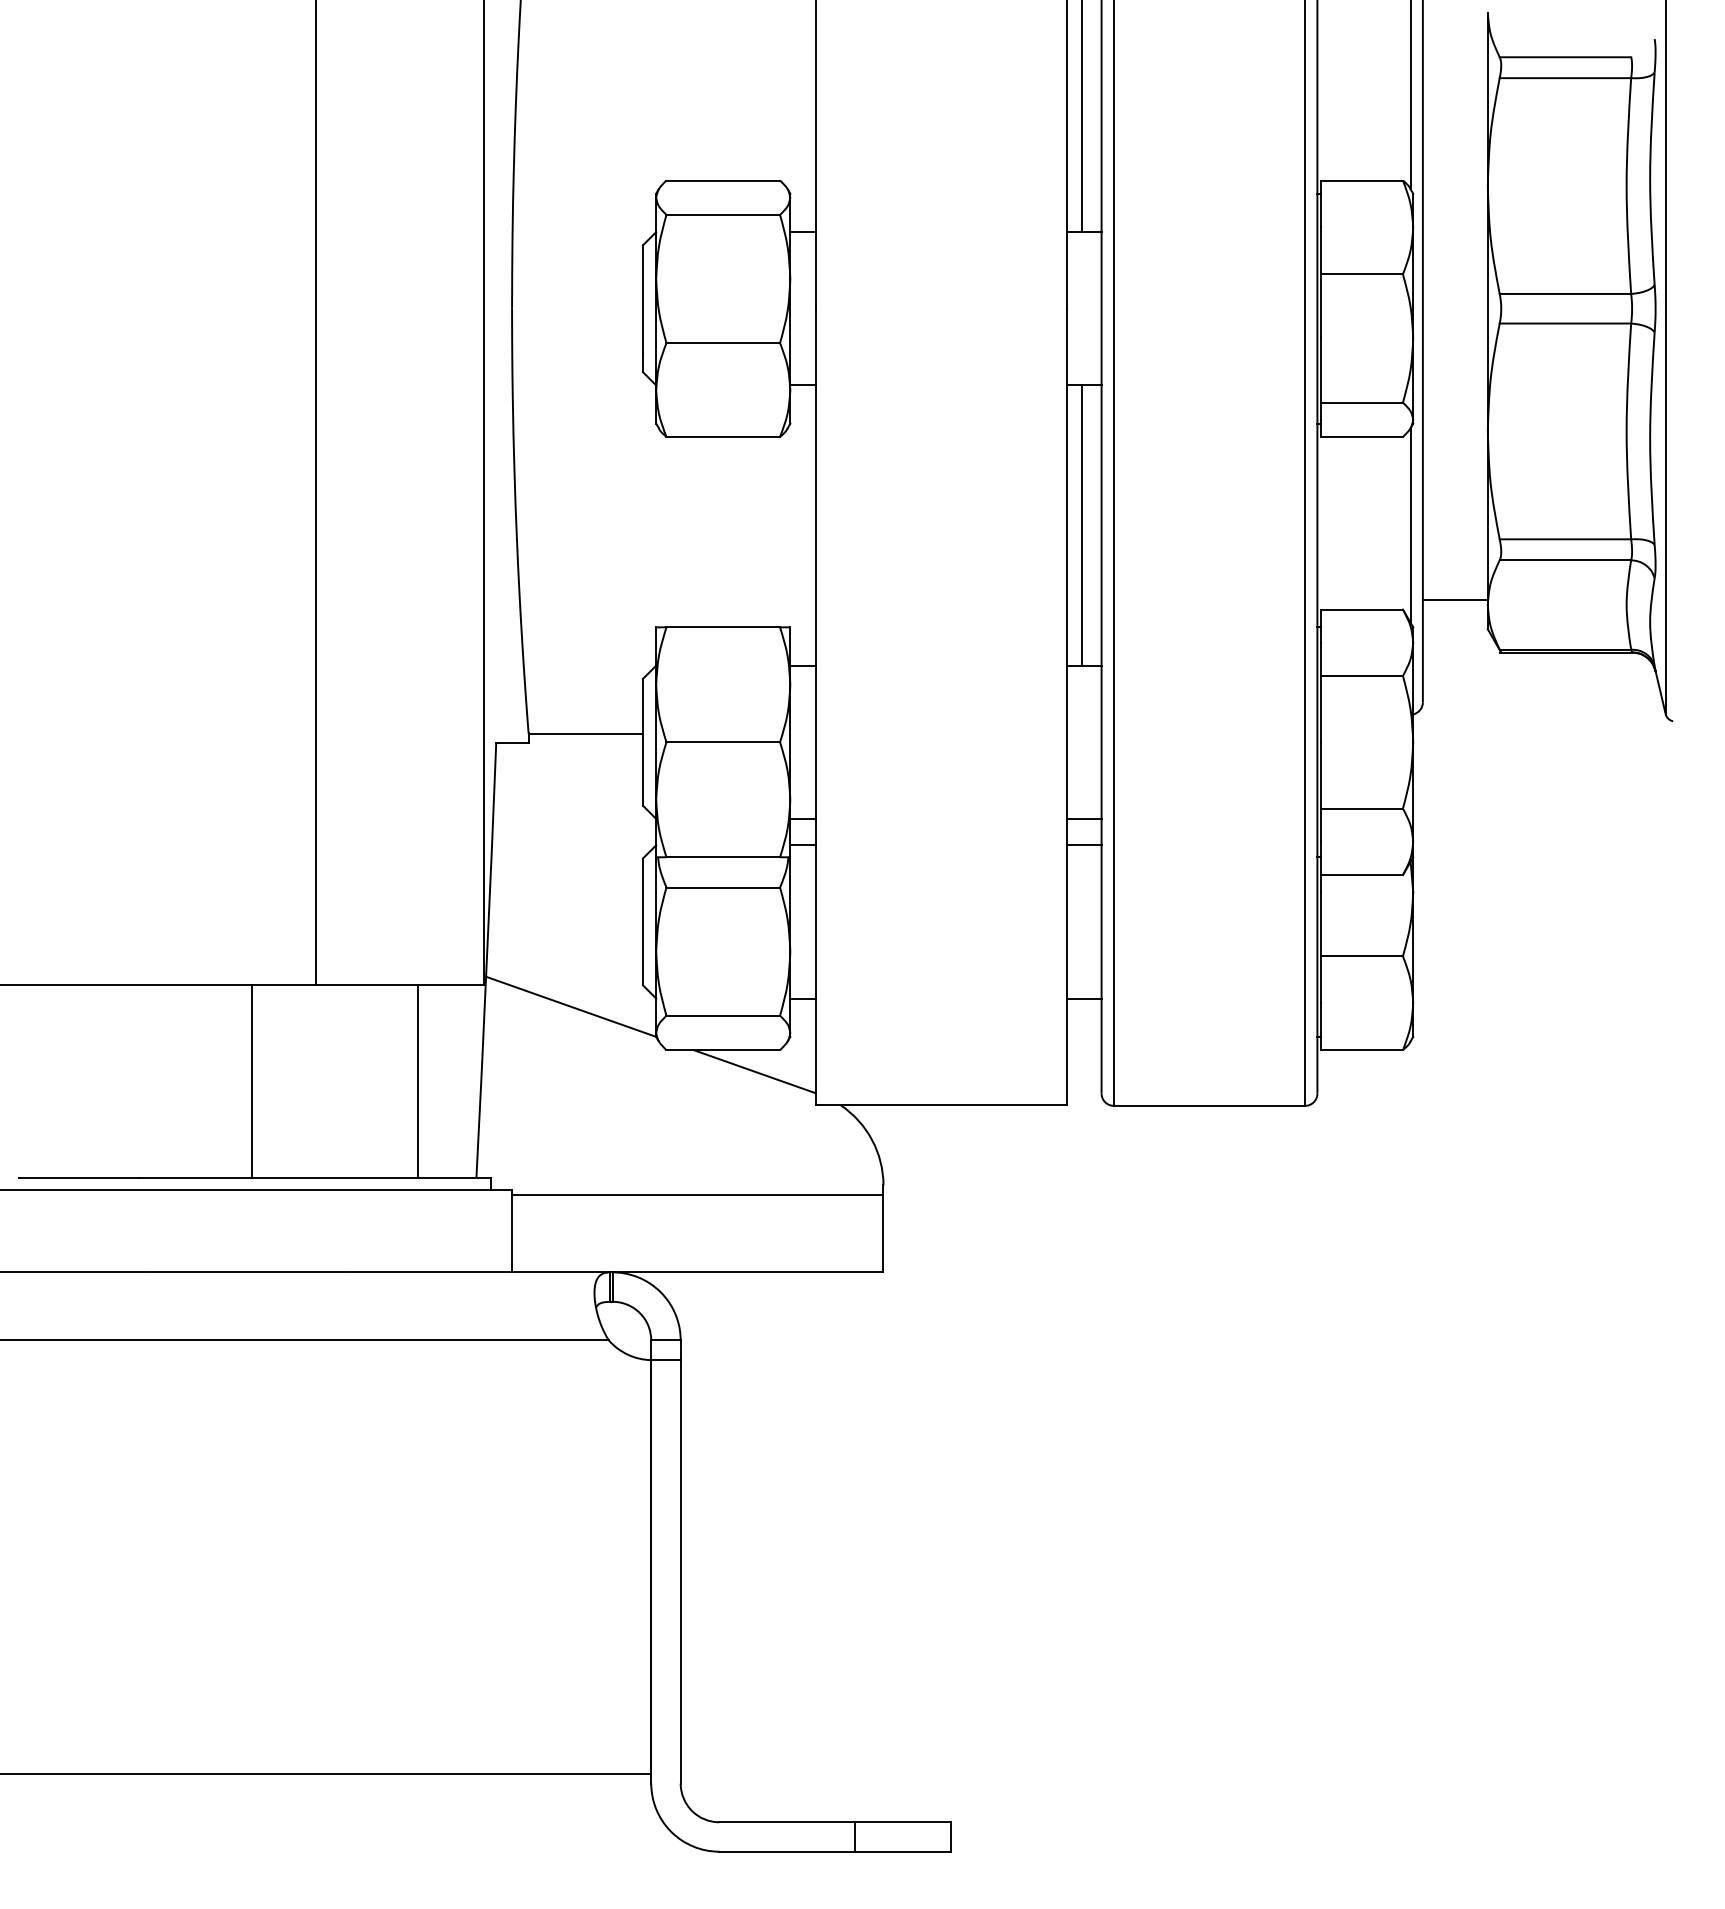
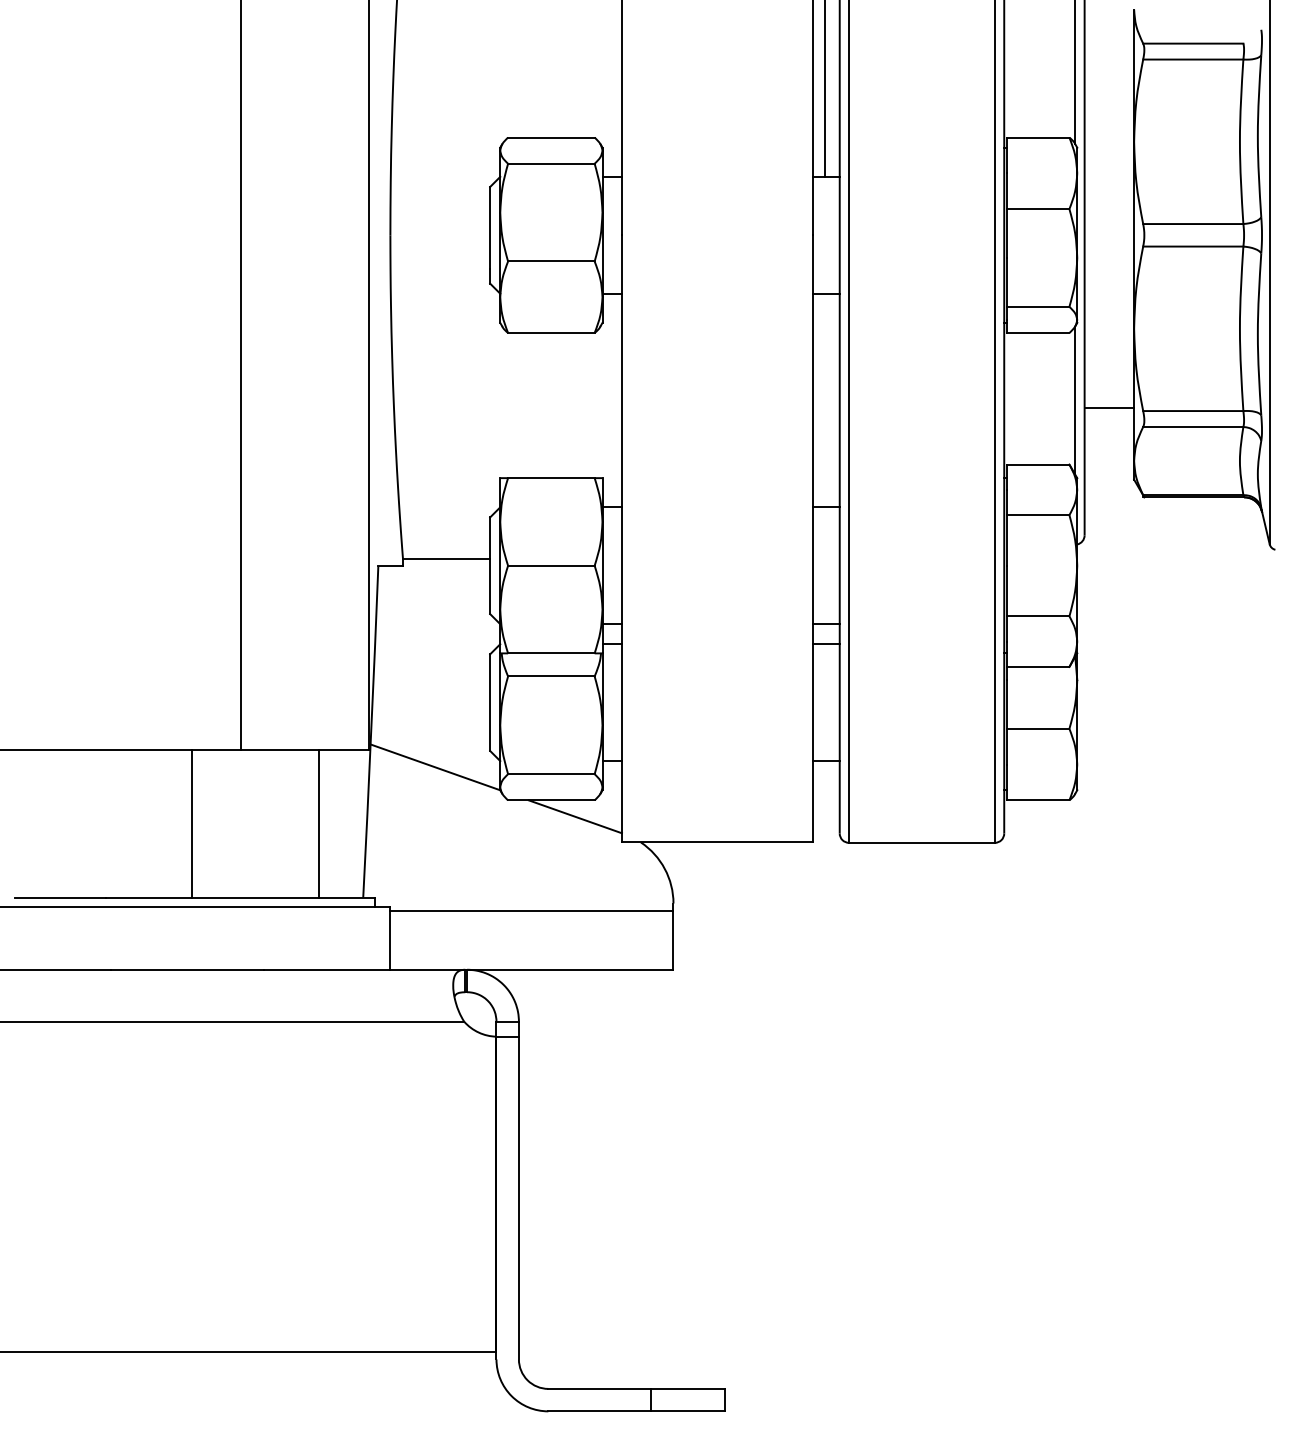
line: (1082, 525) -> (825, 400), removed
line: (1454, 599) -> (1108, 408), moved

